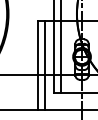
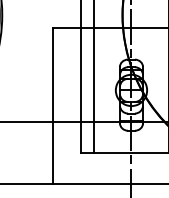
line: (44, 65) -> (65, 105), removed

